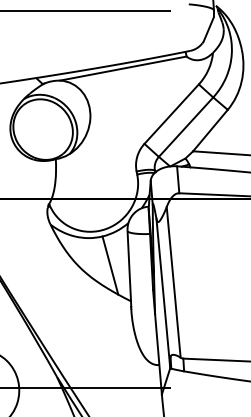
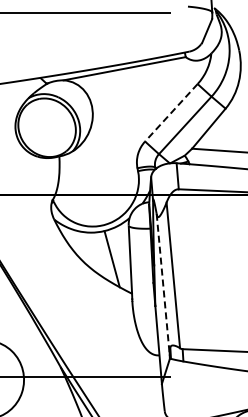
line: (171, 113) -> (171, 112), solid -> dashed
line: (163, 292) -> (163, 285), solid -> dashed

